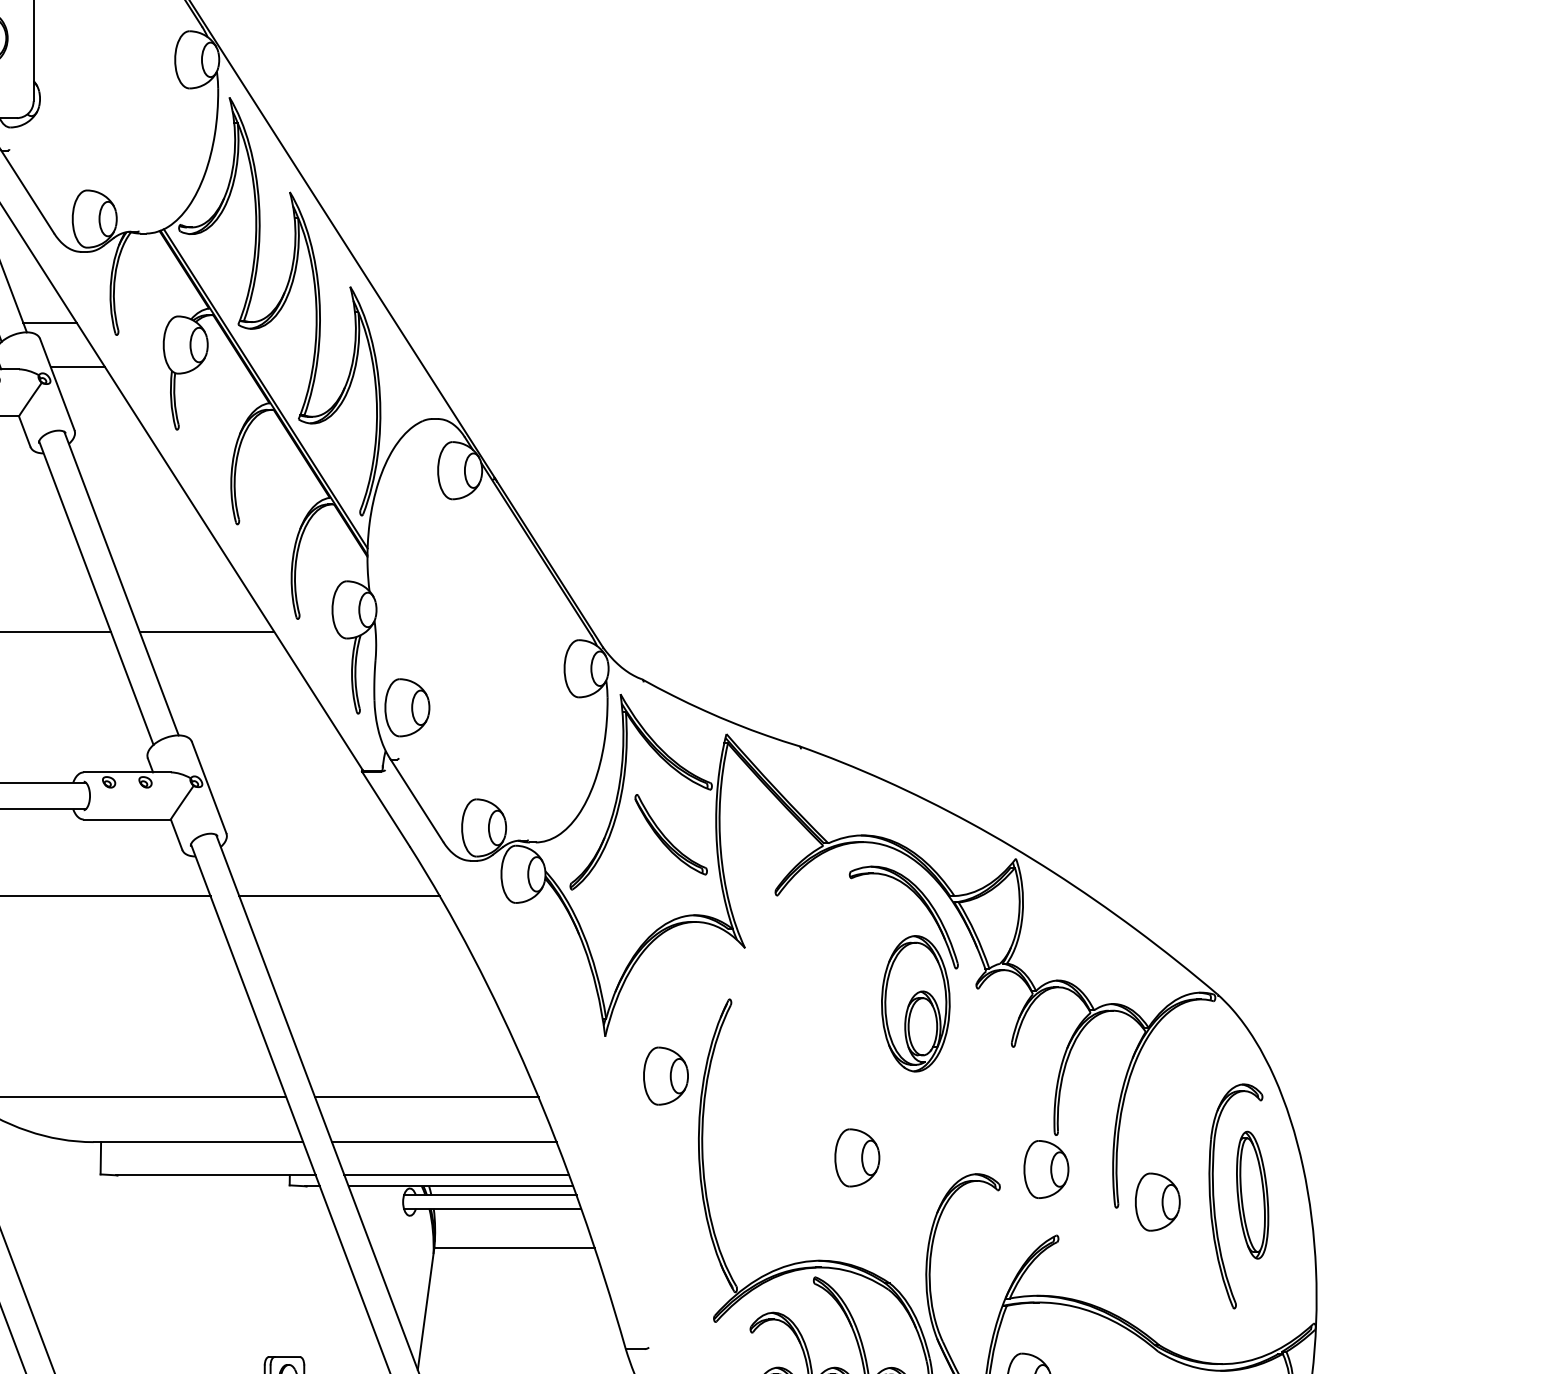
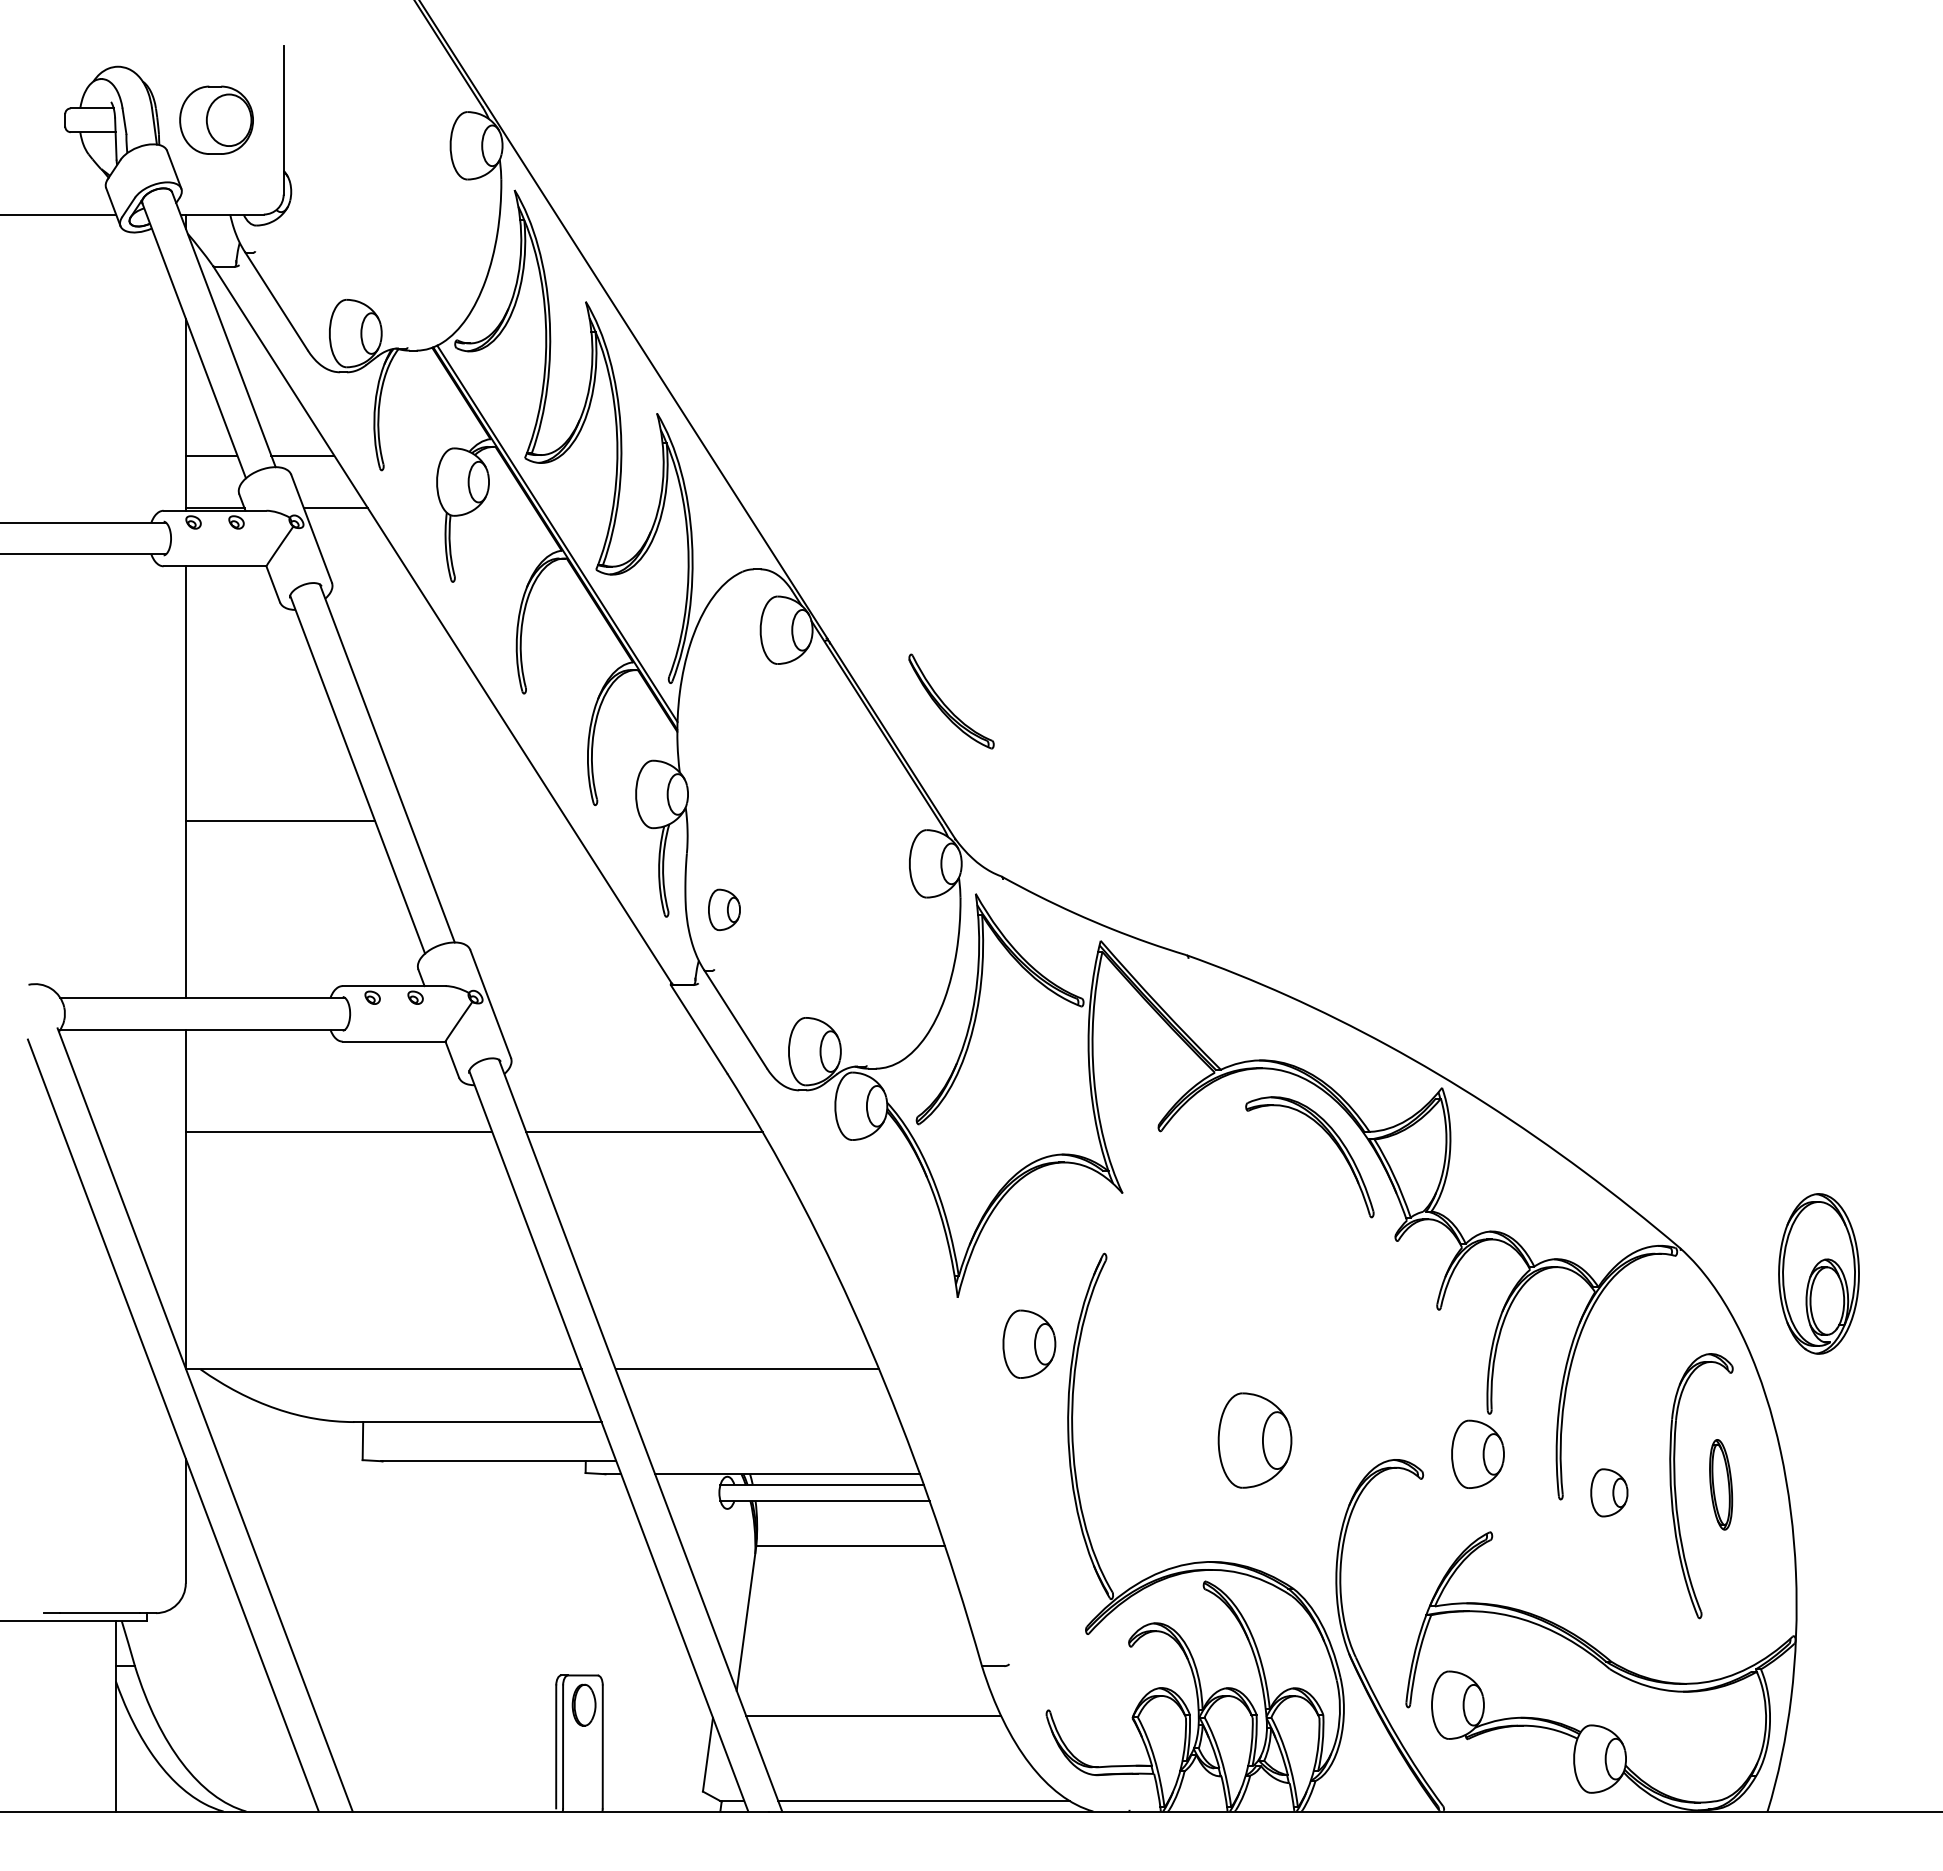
line: (206, 631) -> (487, 820), removed
part: (407, 707) -> (724, 909), size x0.6
part: (666, 838) -> (946, 705), moved
part: (915, 1003) -> (1818, 1273), moved
line: (443, 1142) -> (767, 1422), removed
part: (856, 1157) -> (1254, 1440), size x1.4
line: (456, 1175) -> (782, 1461), removed
part: (1252, 1195) -> (1720, 1484), size x0.6
part: (1157, 1201) -> (1609, 1492), size x0.7

